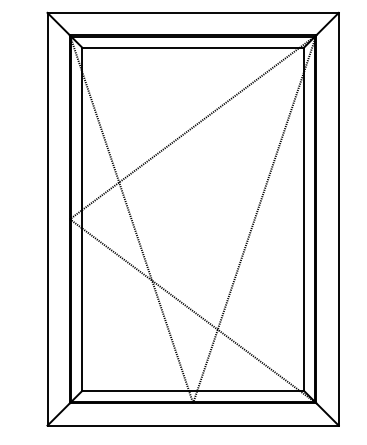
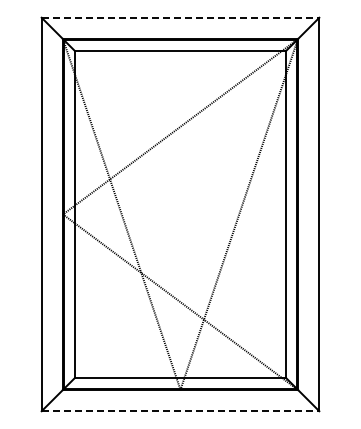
line: (193, 12) -> (180, 17), solid -> dashed
line: (193, 425) -> (180, 411), solid -> dashed

